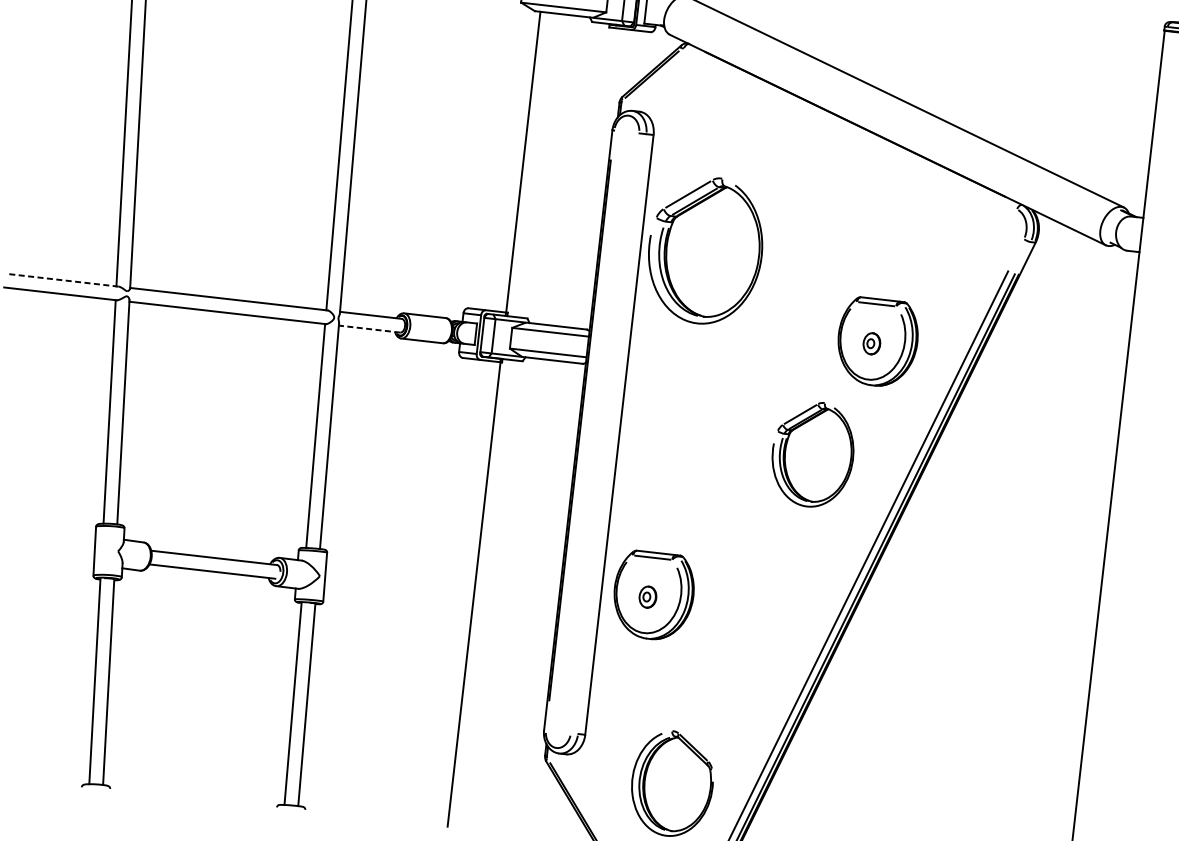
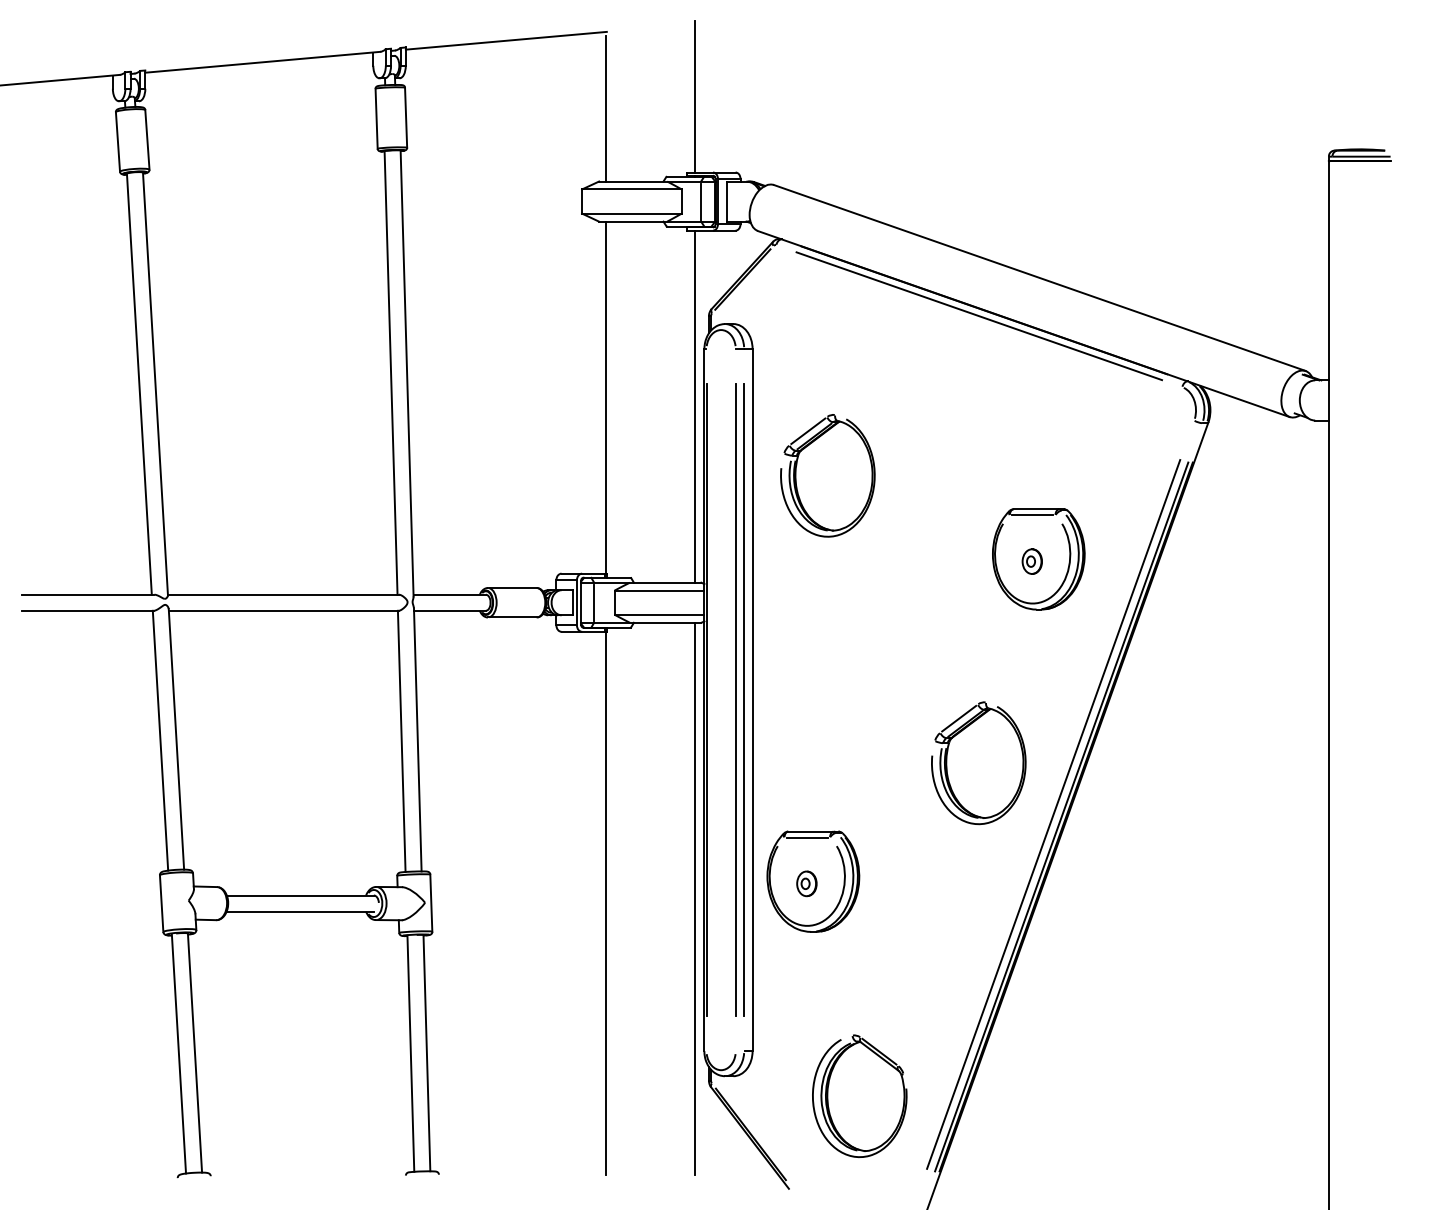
line: (850, 129) -> (979, 316), added
line: (598, 178) -> (694, 406), added
part: (705, 250) -> (827, 475), size x0.71
line: (62, 280) -> (88, 594), dashed -> solid
line: (369, 328) -> (449, 610), dashed -> solid
line: (604, 433) -> (735, 700), added
line: (612, 434) -> (744, 700), added
part: (812, 454) -> (978, 763), moved
line: (550, 598) -> (694, 898), added

